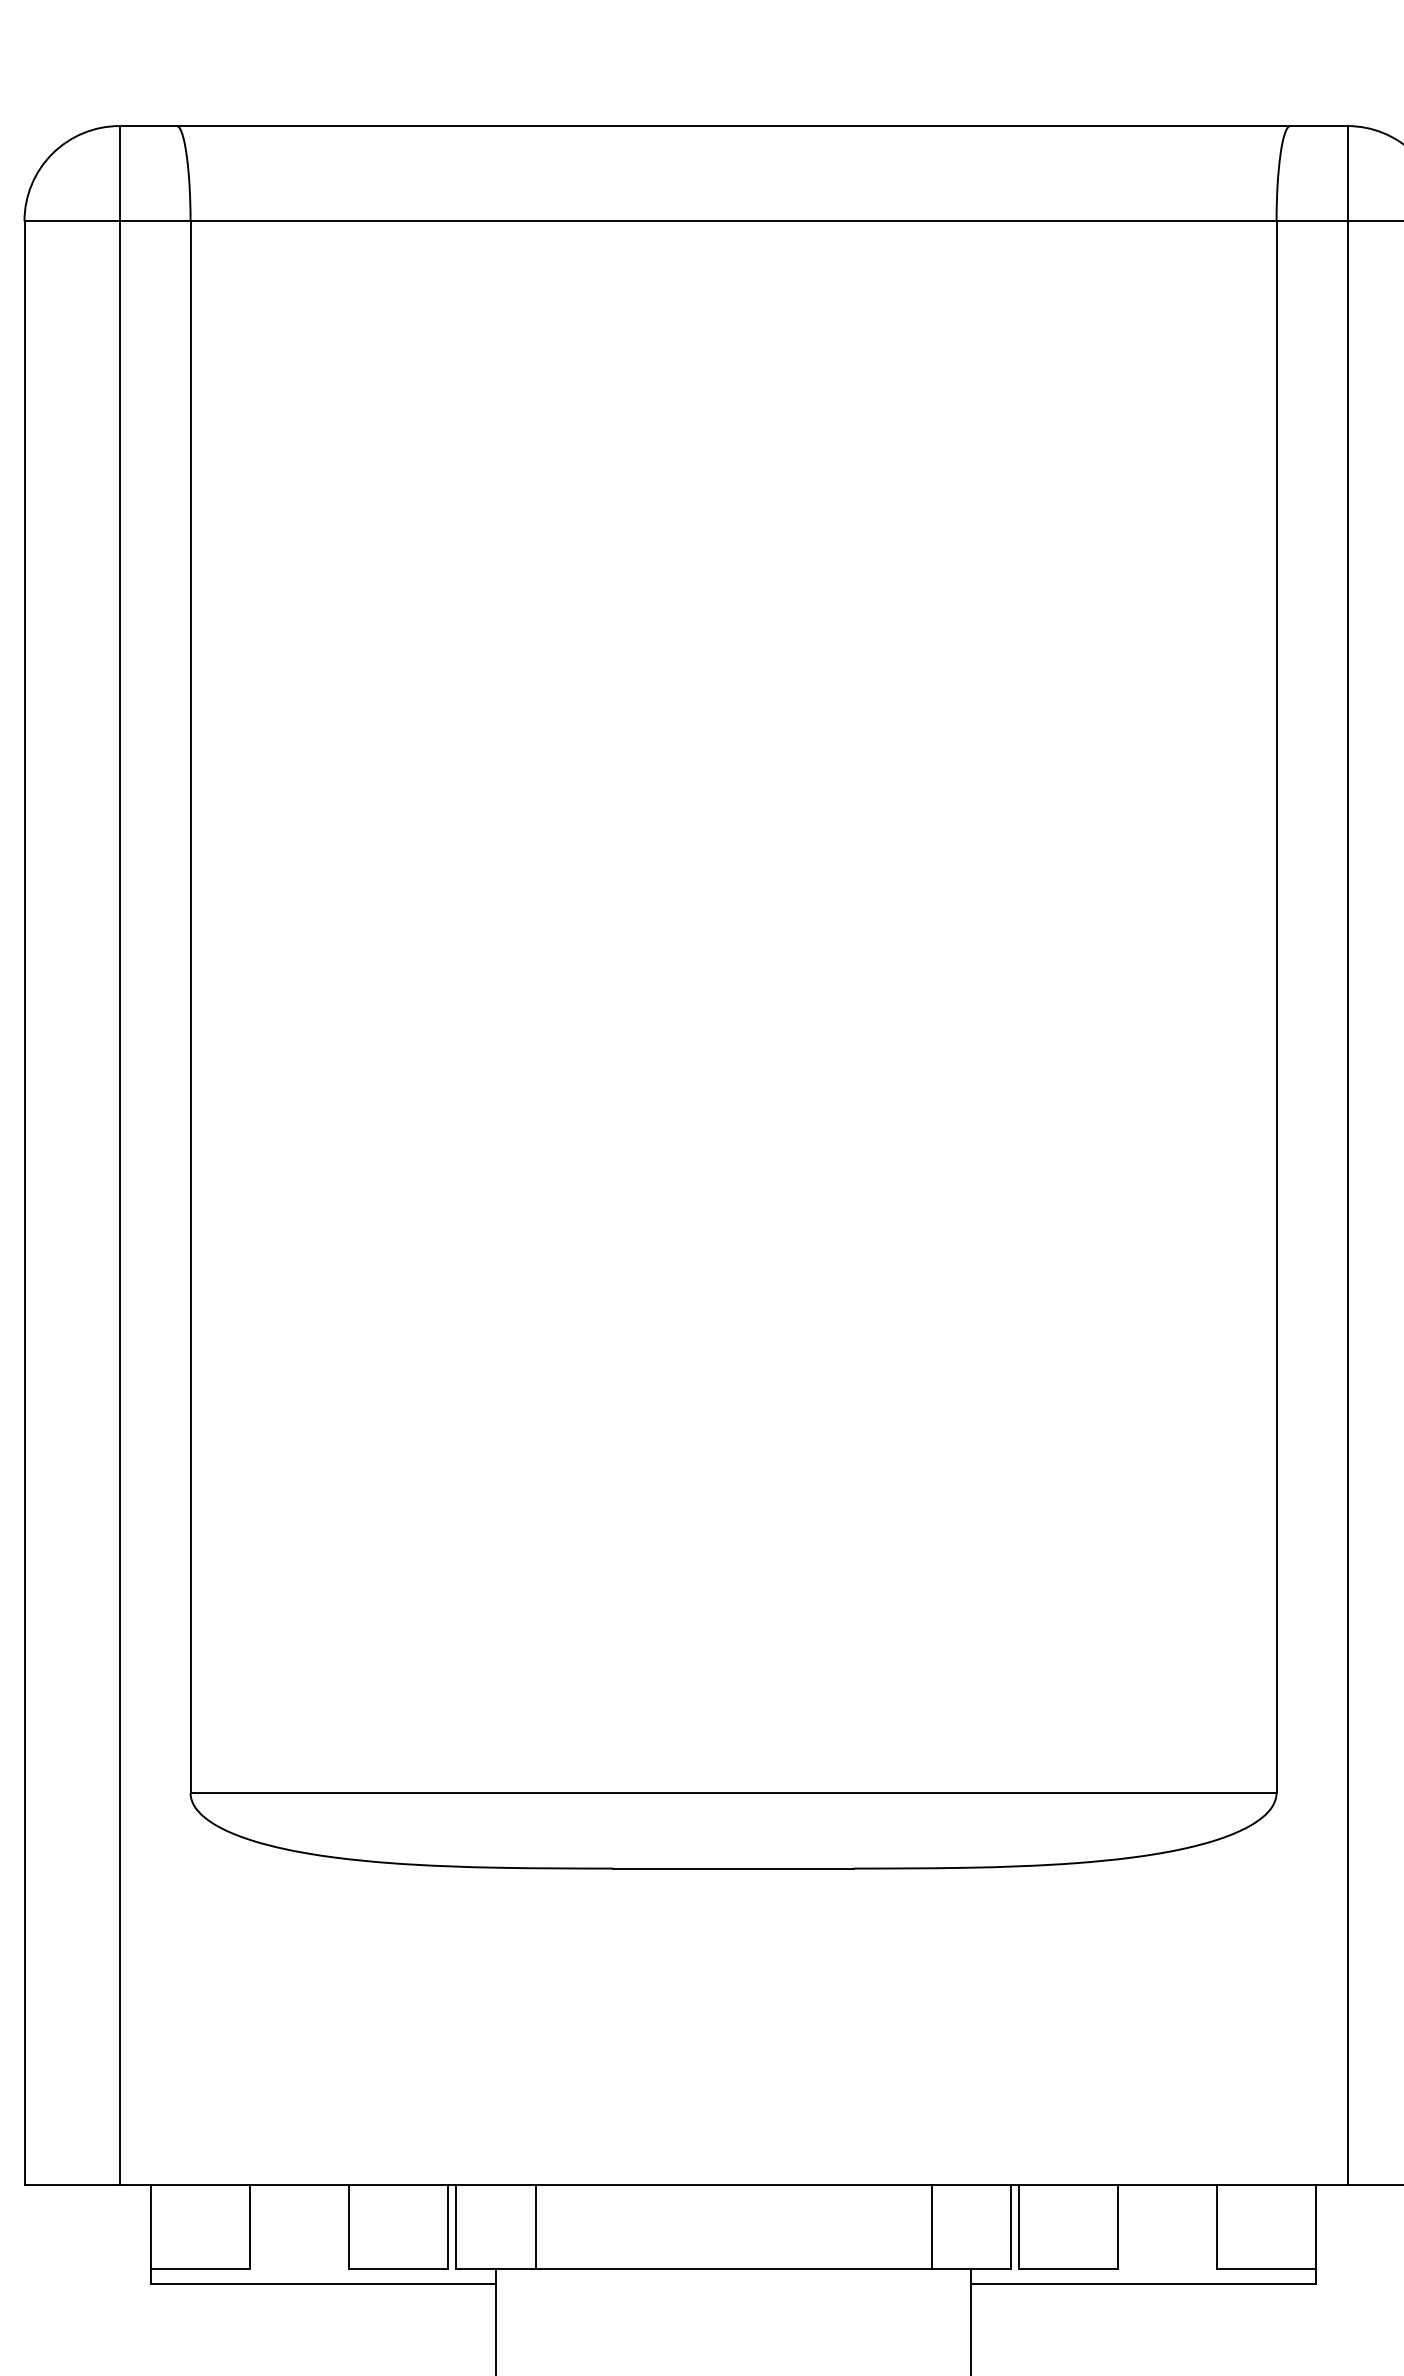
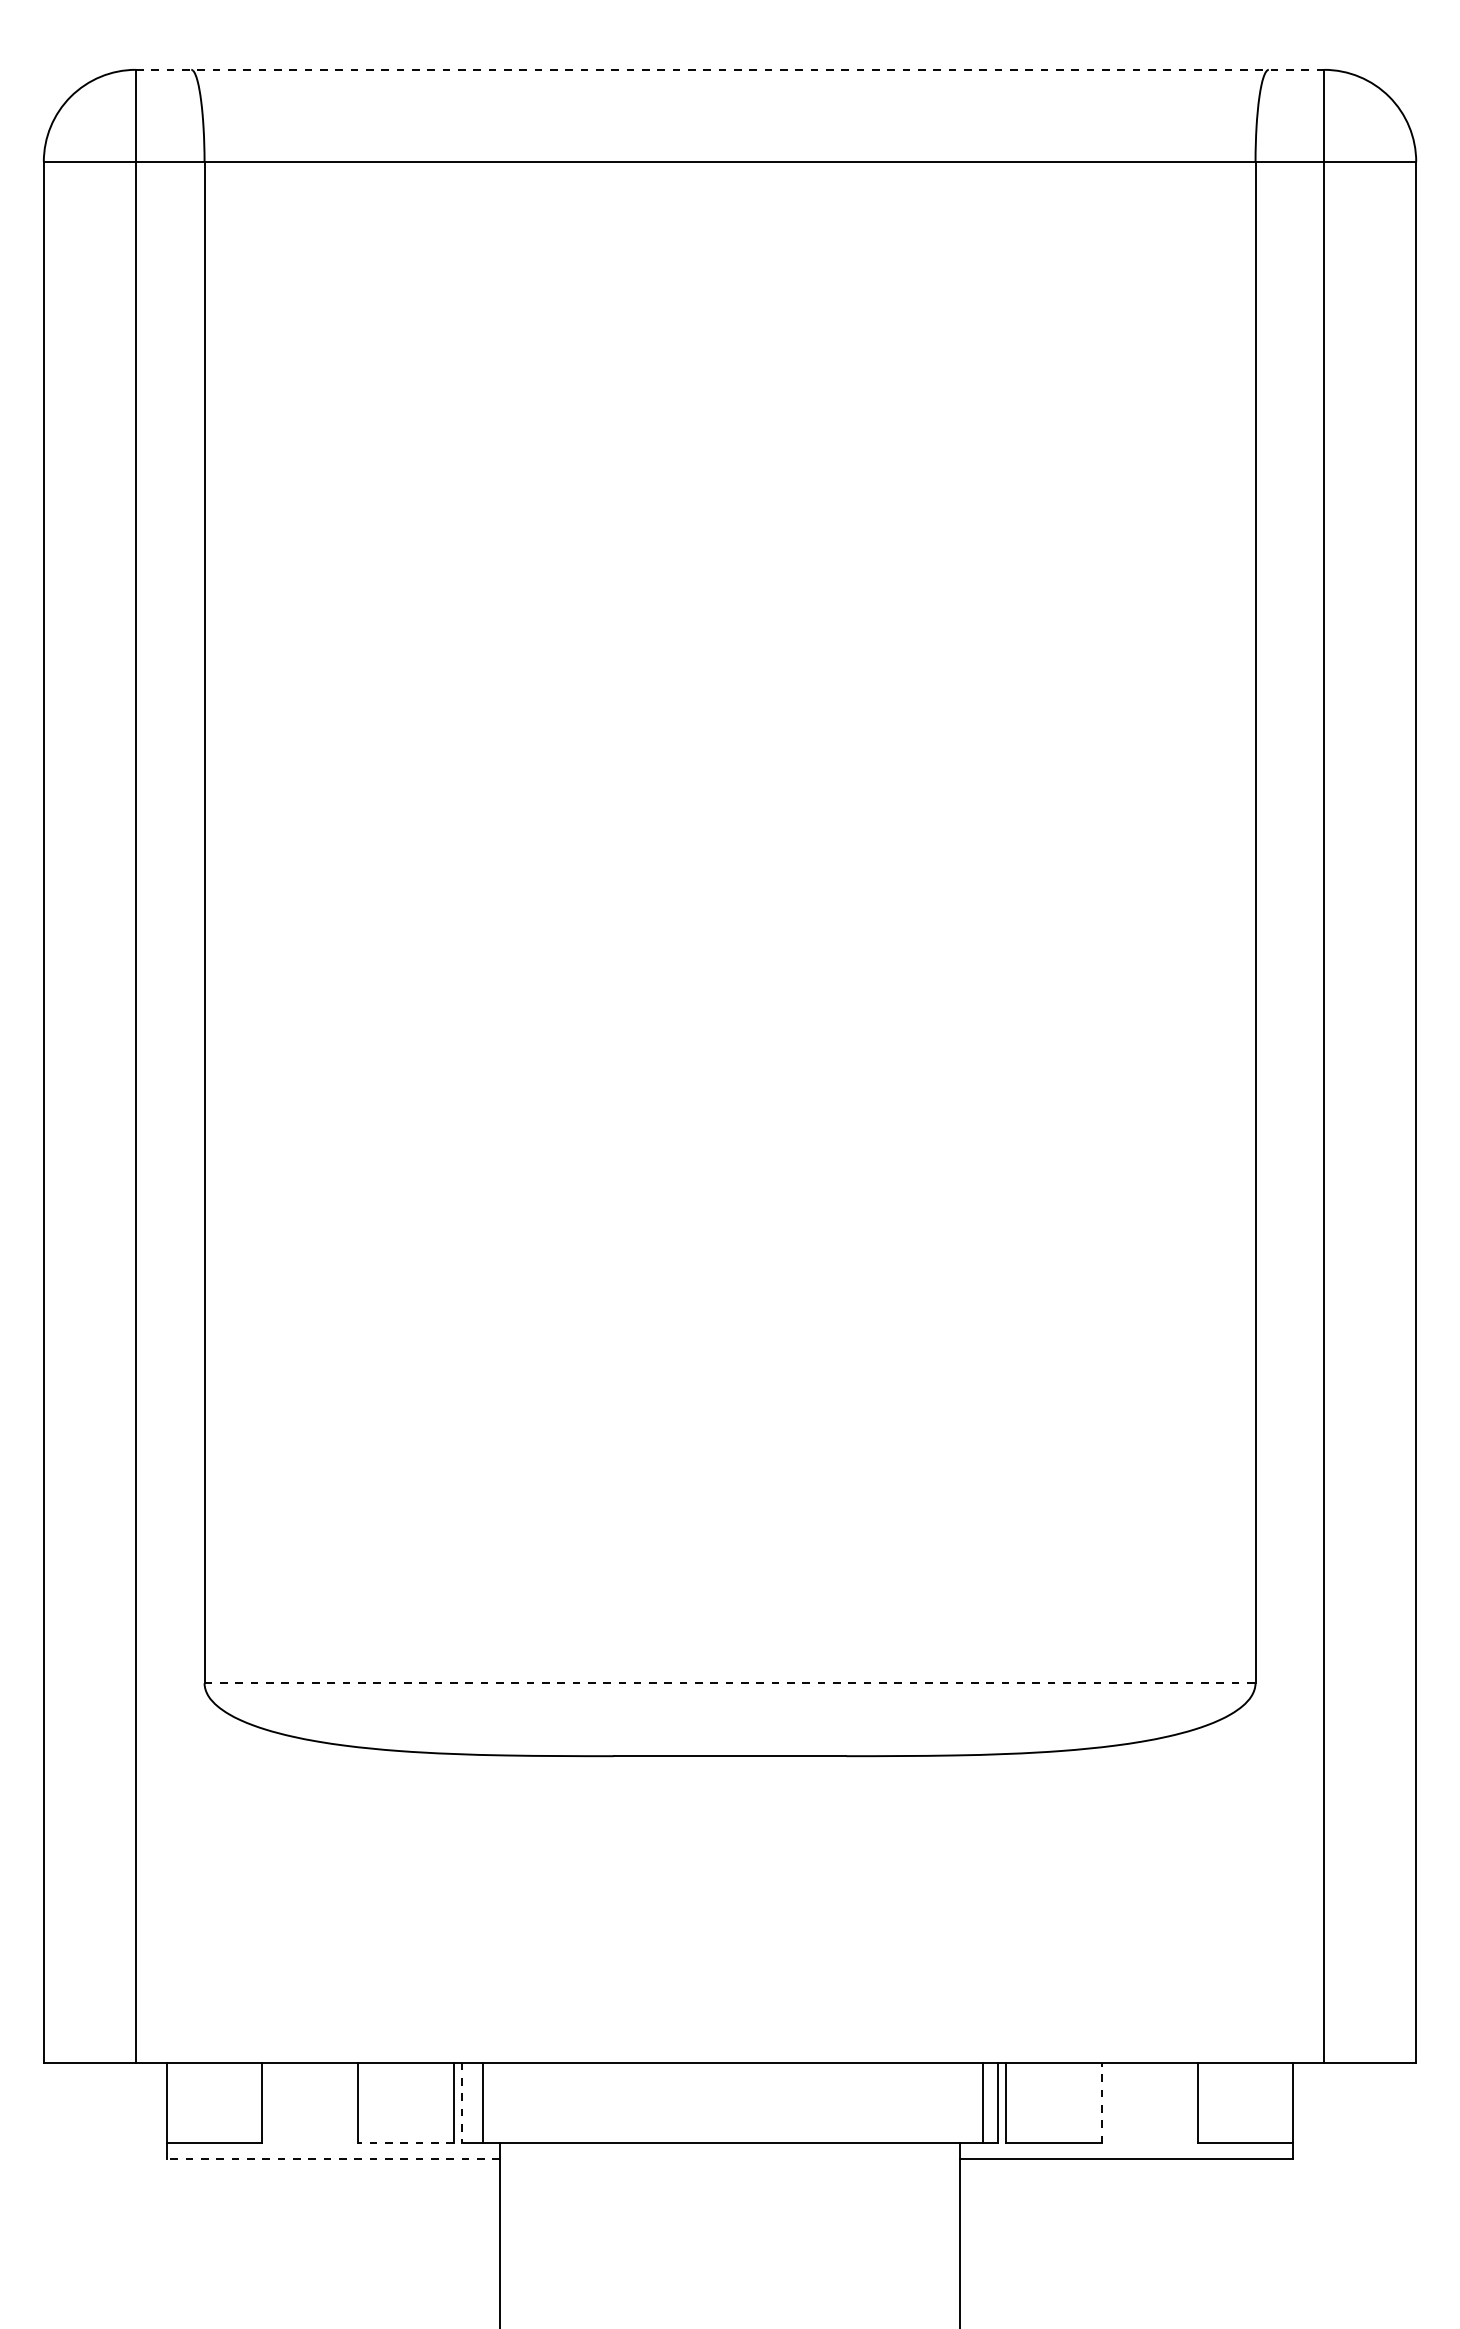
line: (732, 125) -> (729, 69), solid -> dashed
line: (734, 1793) -> (730, 1683), solid -> dashed
line: (535, 2226) -> (483, 2102), moved
line: (931, 2226) -> (982, 2102), moved
line: (1117, 2226) -> (1101, 2102), solid -> dashed
line: (456, 2227) -> (461, 2103), solid -> dashed
line: (399, 2268) -> (406, 2143), solid -> dashed
line: (323, 2284) -> (333, 2158), solid -> dashed

